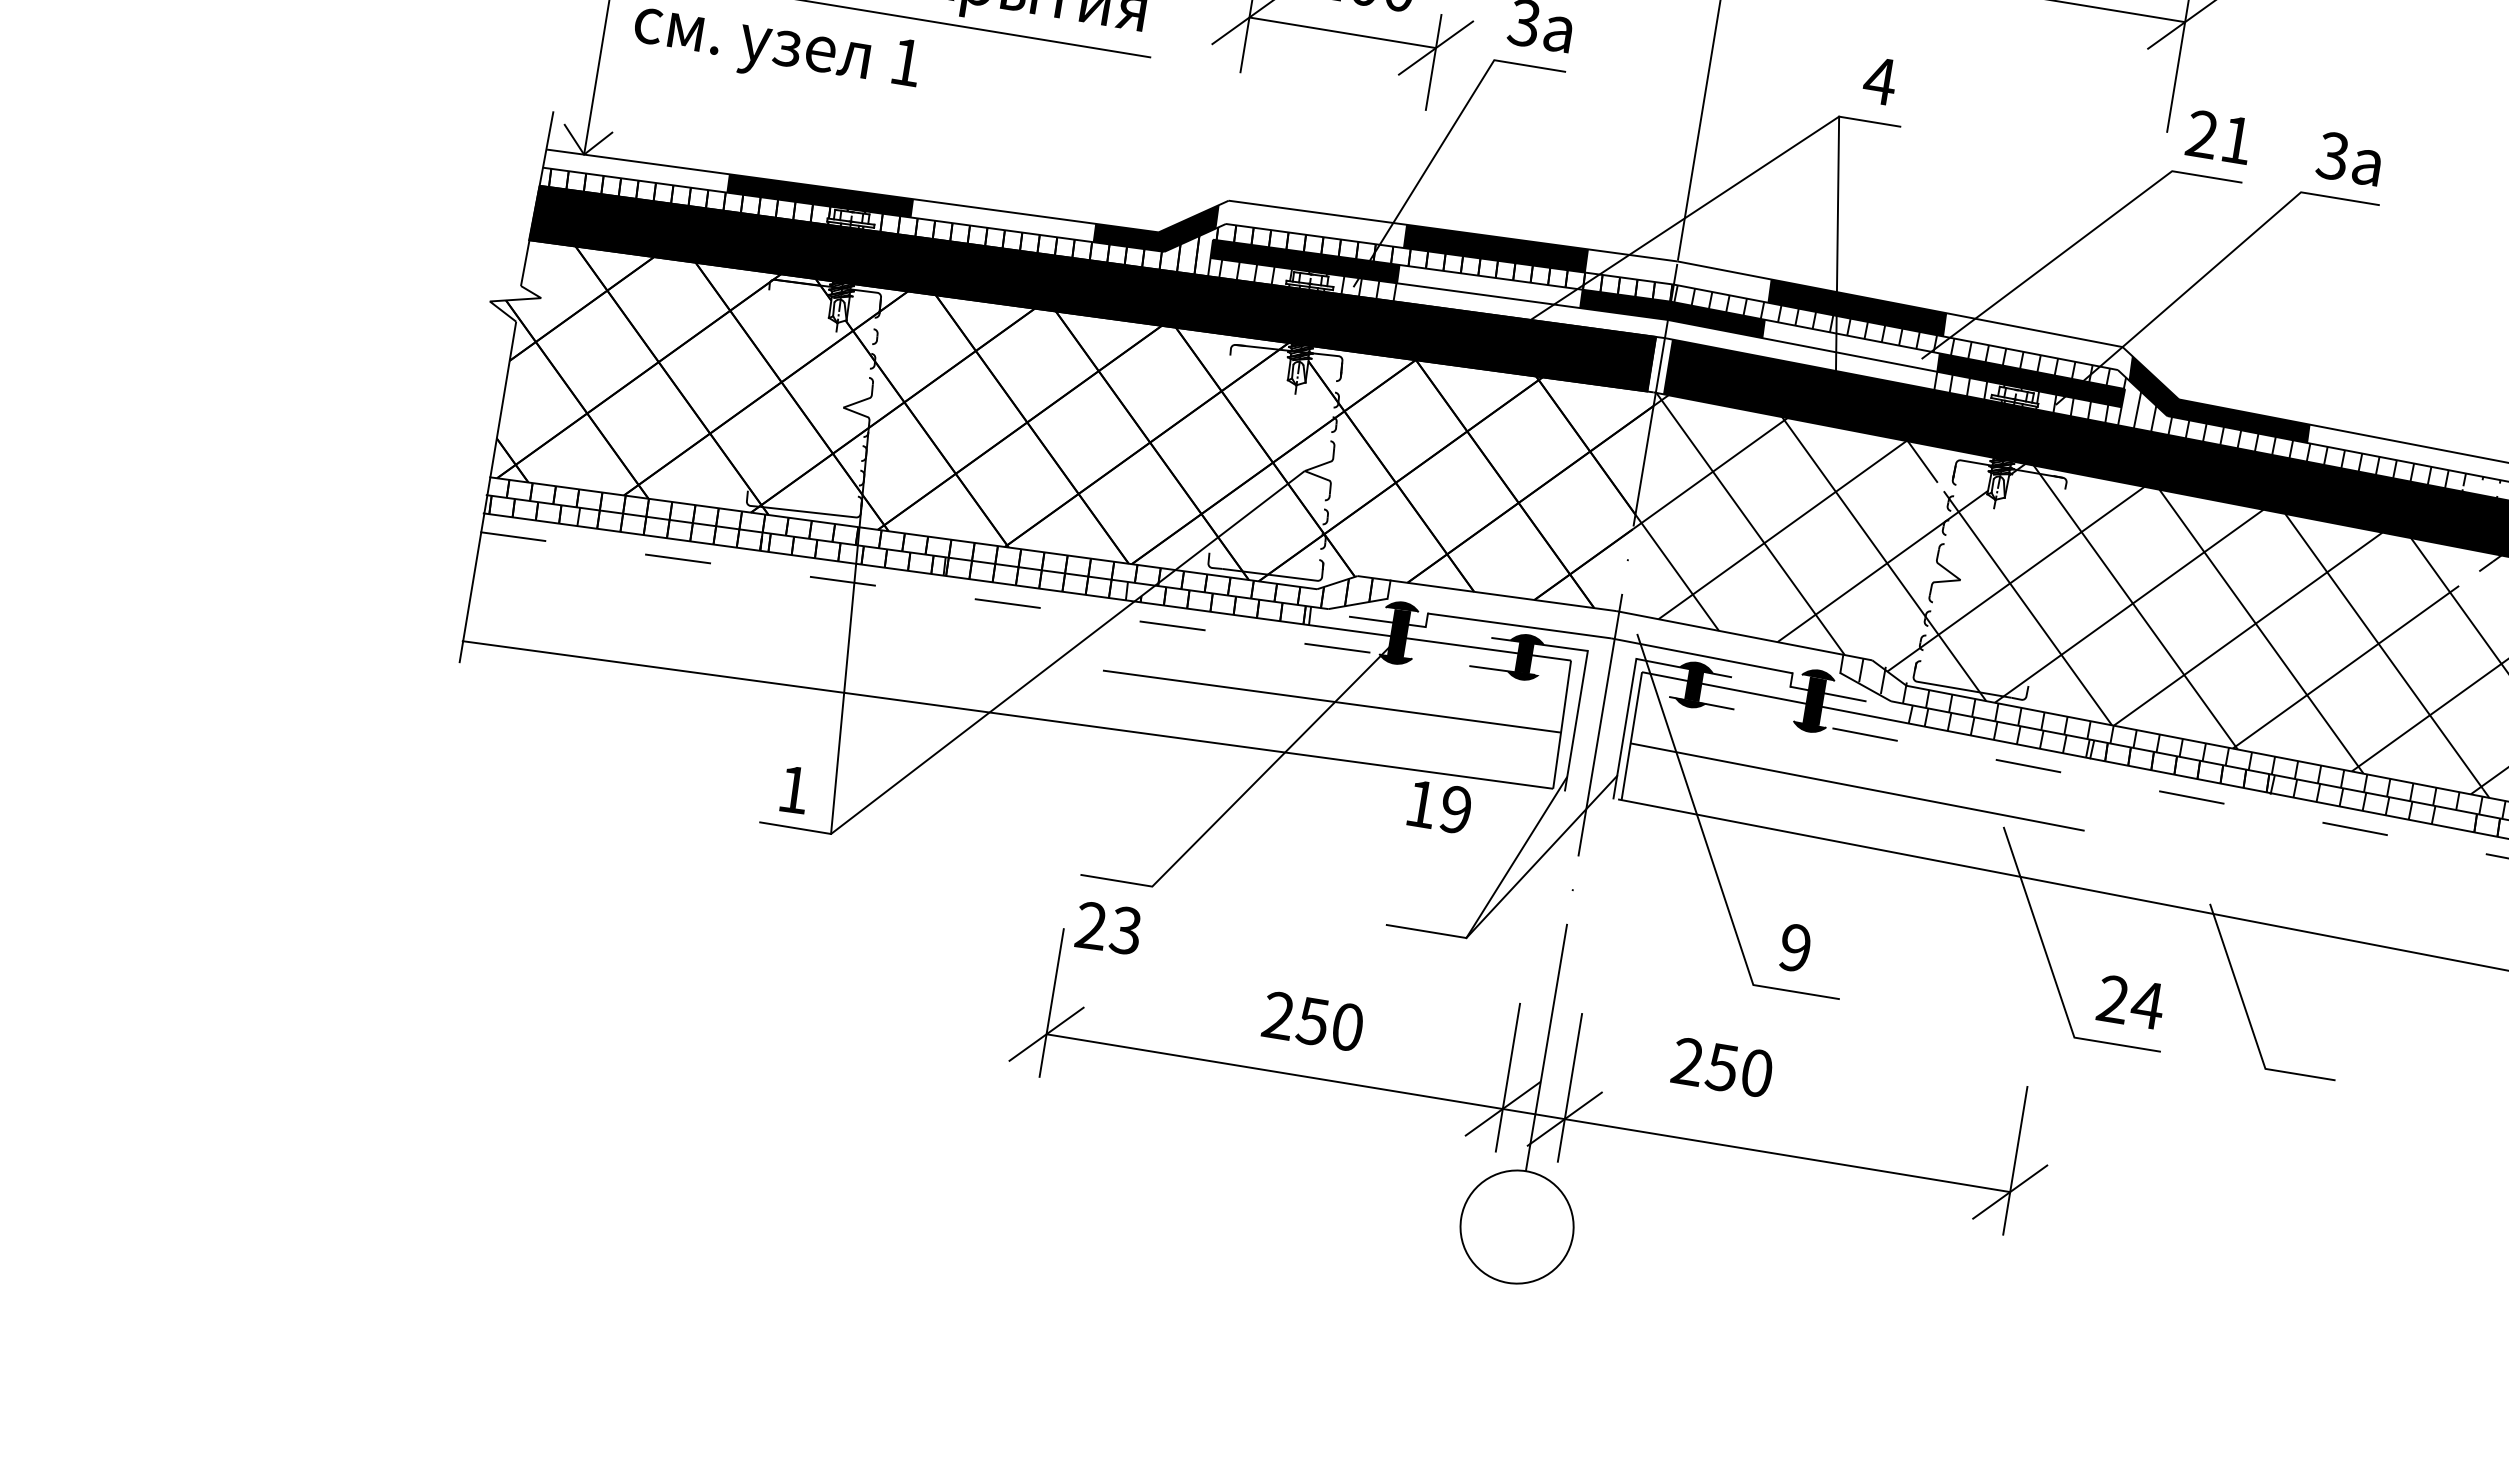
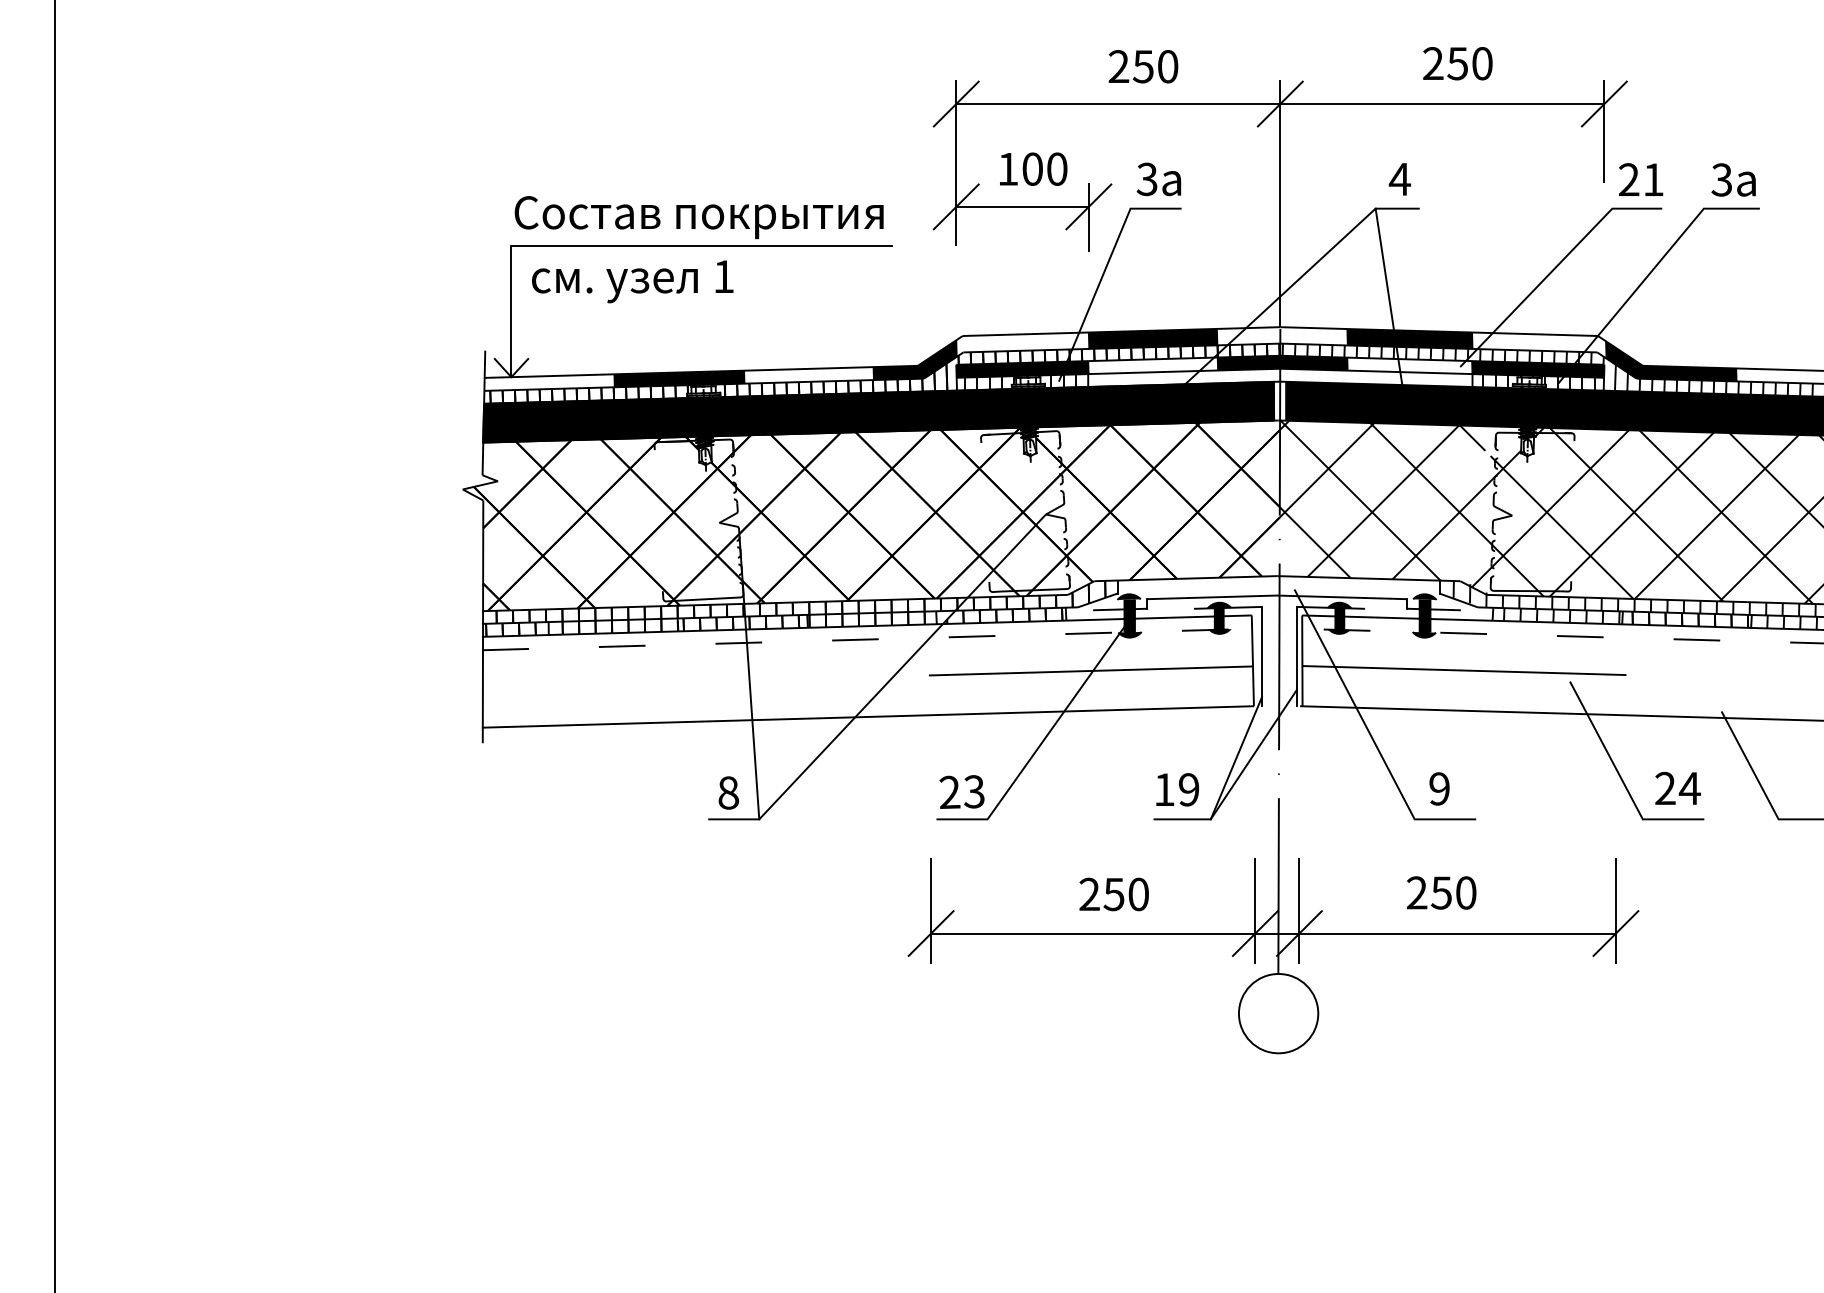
text: (793, 789) -> (728, 792), 1 -> 8
text: (1439, 806) -> (1177, 789), moved
text: (1107, 927) -> (961, 791), moved
text: (1722, 1066) -> (1441, 892), moved

